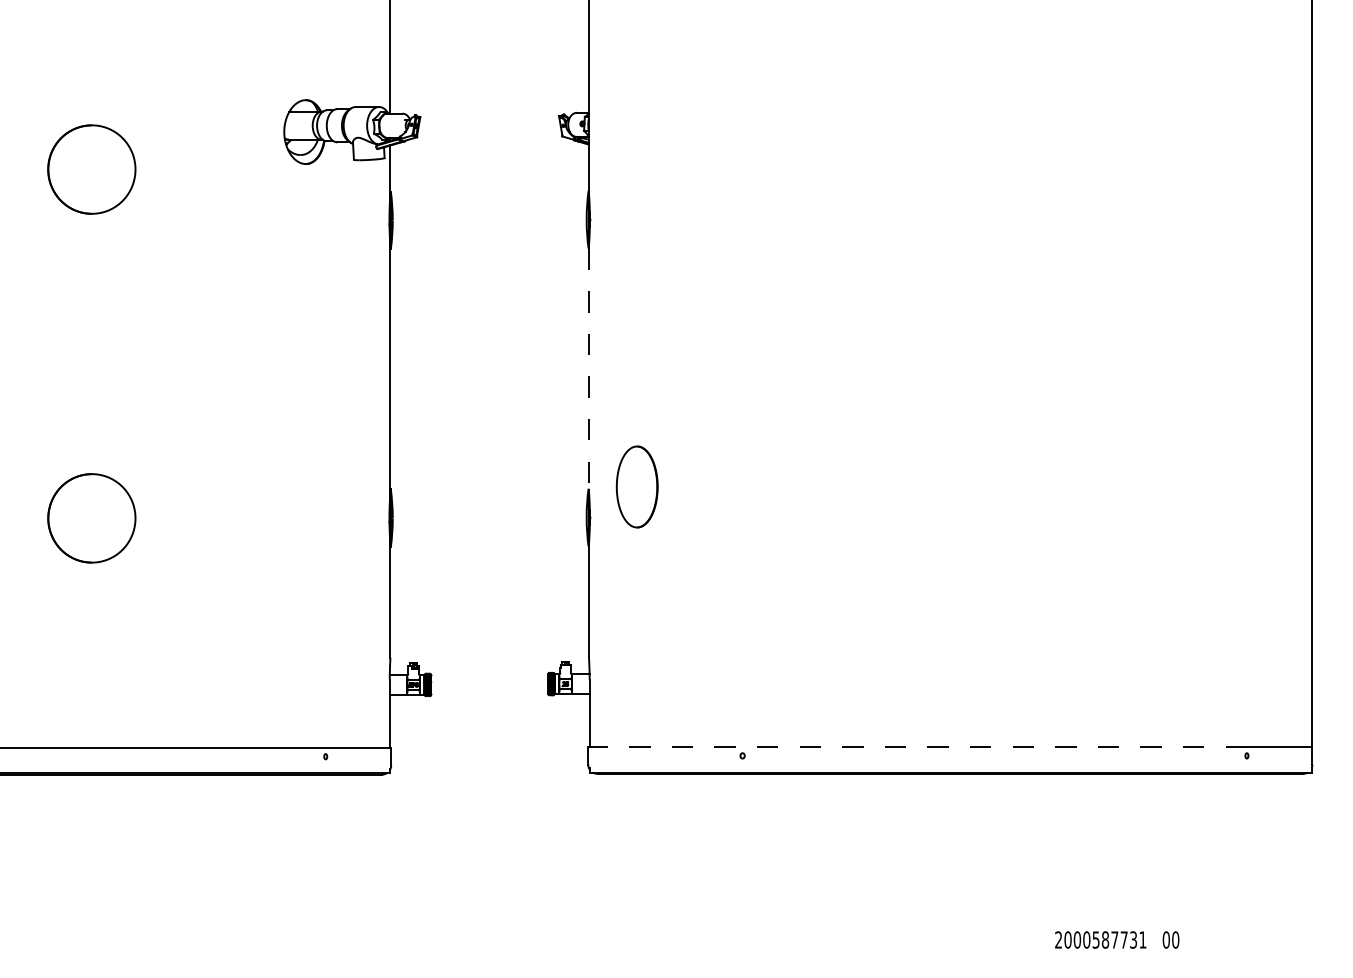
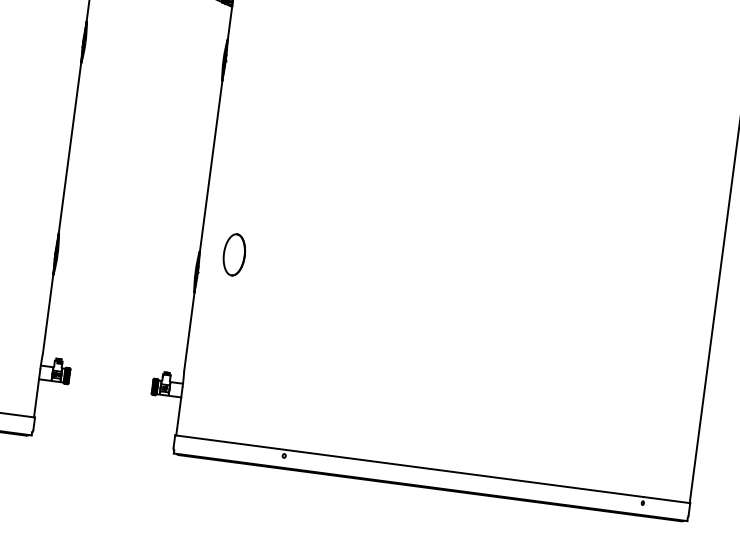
line: (588, 368) -> (210, 166), dashed -> solid
part: (636, 486) -> (233, 254), size x0.71
line: (917, 747) -> (409, 466), dashed -> solid

